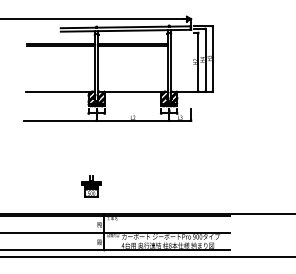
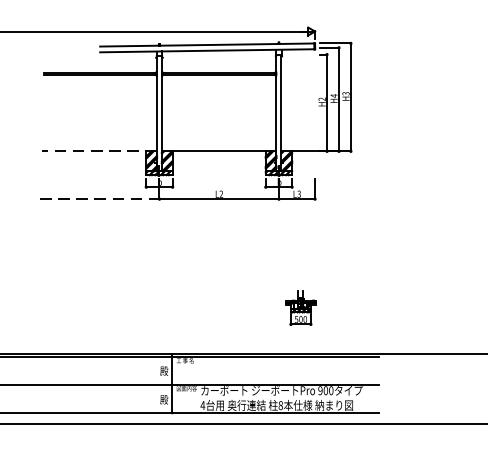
line: (60, 91) -> (99, 150), solid -> dashed
line: (61, 120) -> (101, 198), solid -> dashed
part: (91, 186) -> (300, 307), moved

